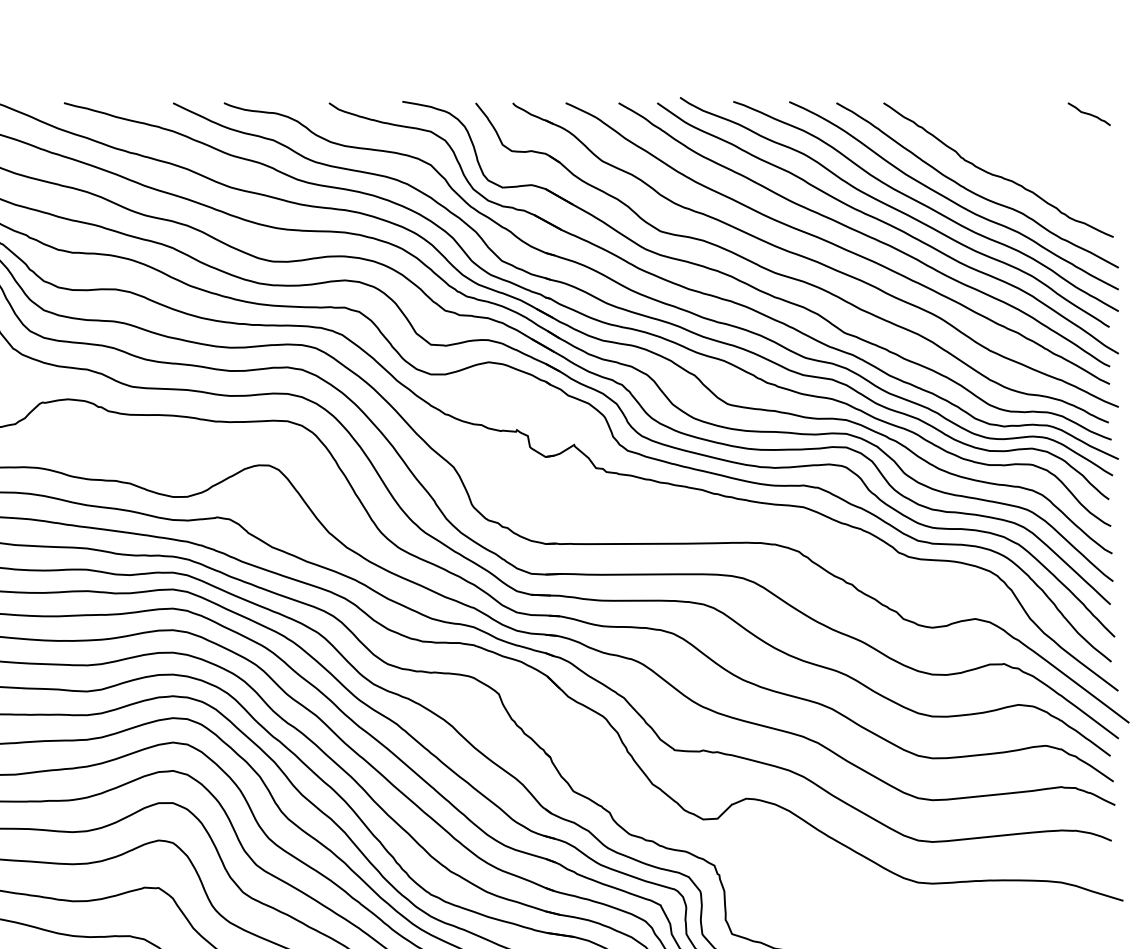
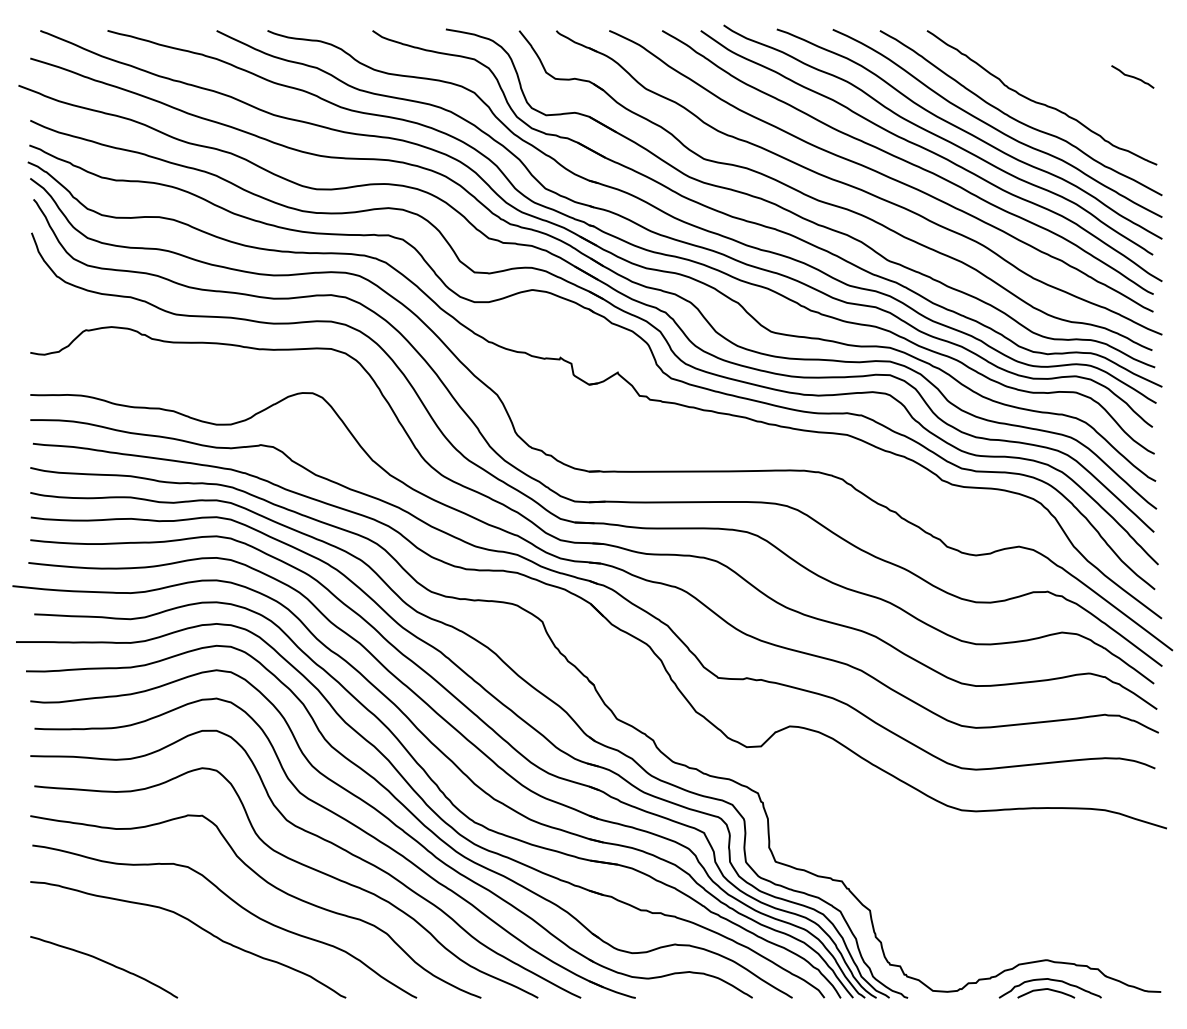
curve: (1088, 113) -> (1132, 76), moved

